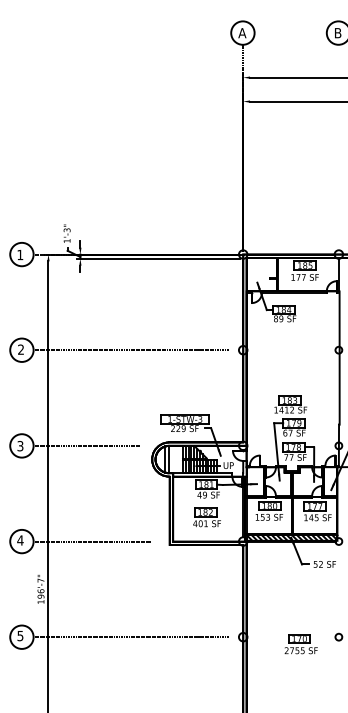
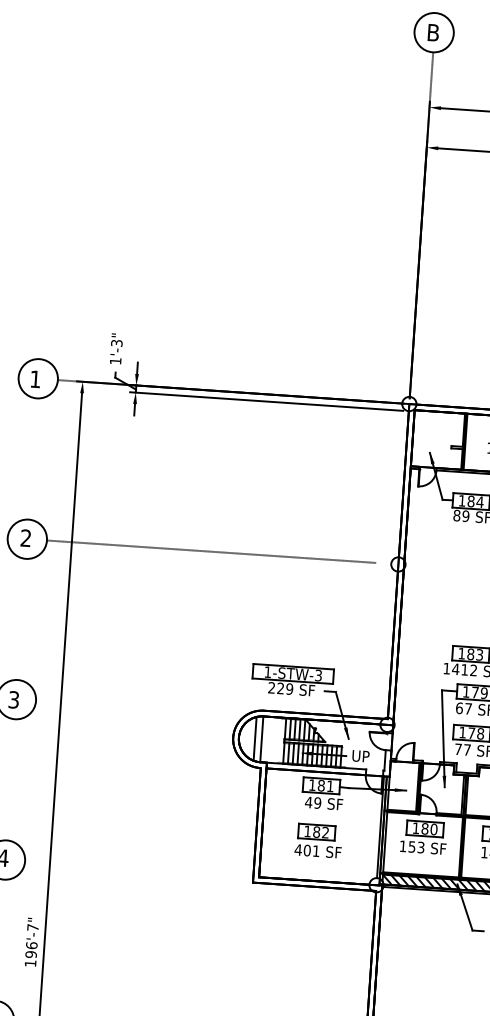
text: (242, 33) -> (433, 33), A -> B
line: (86, 445) -> (124, 706), removed
line: (92, 541) -> (123, 867), removed

